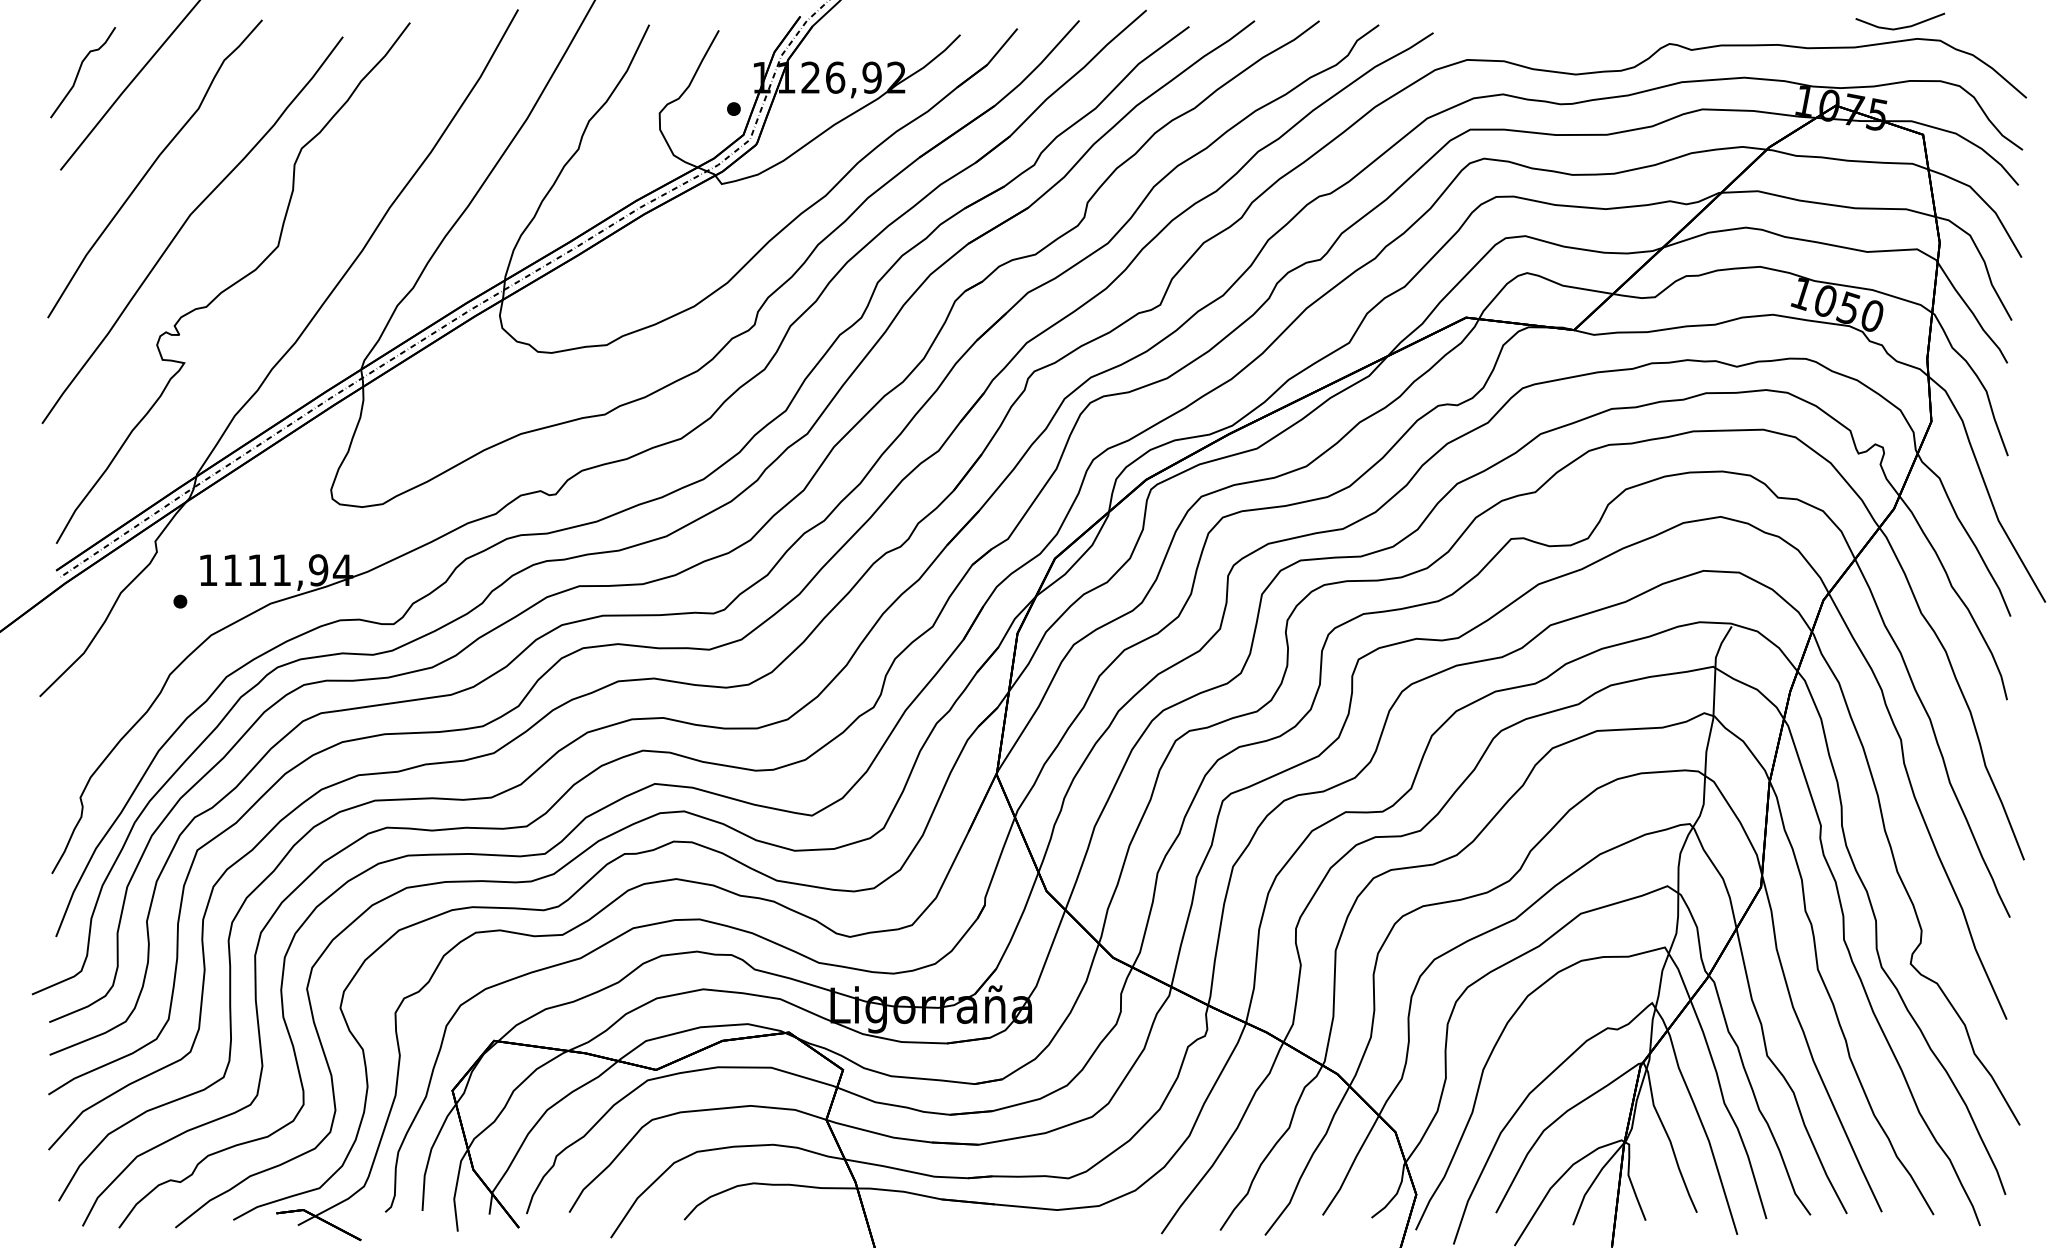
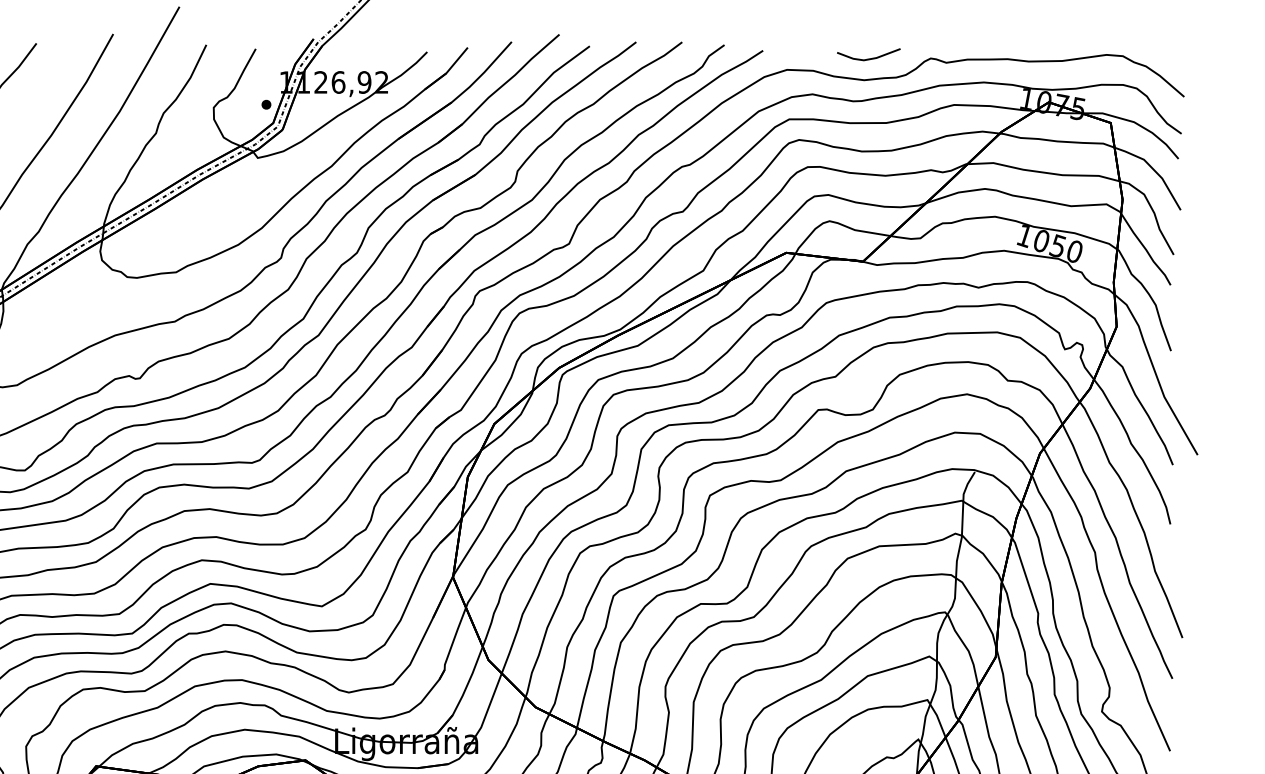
line: (1902, 26) -> (870, 58), moved

